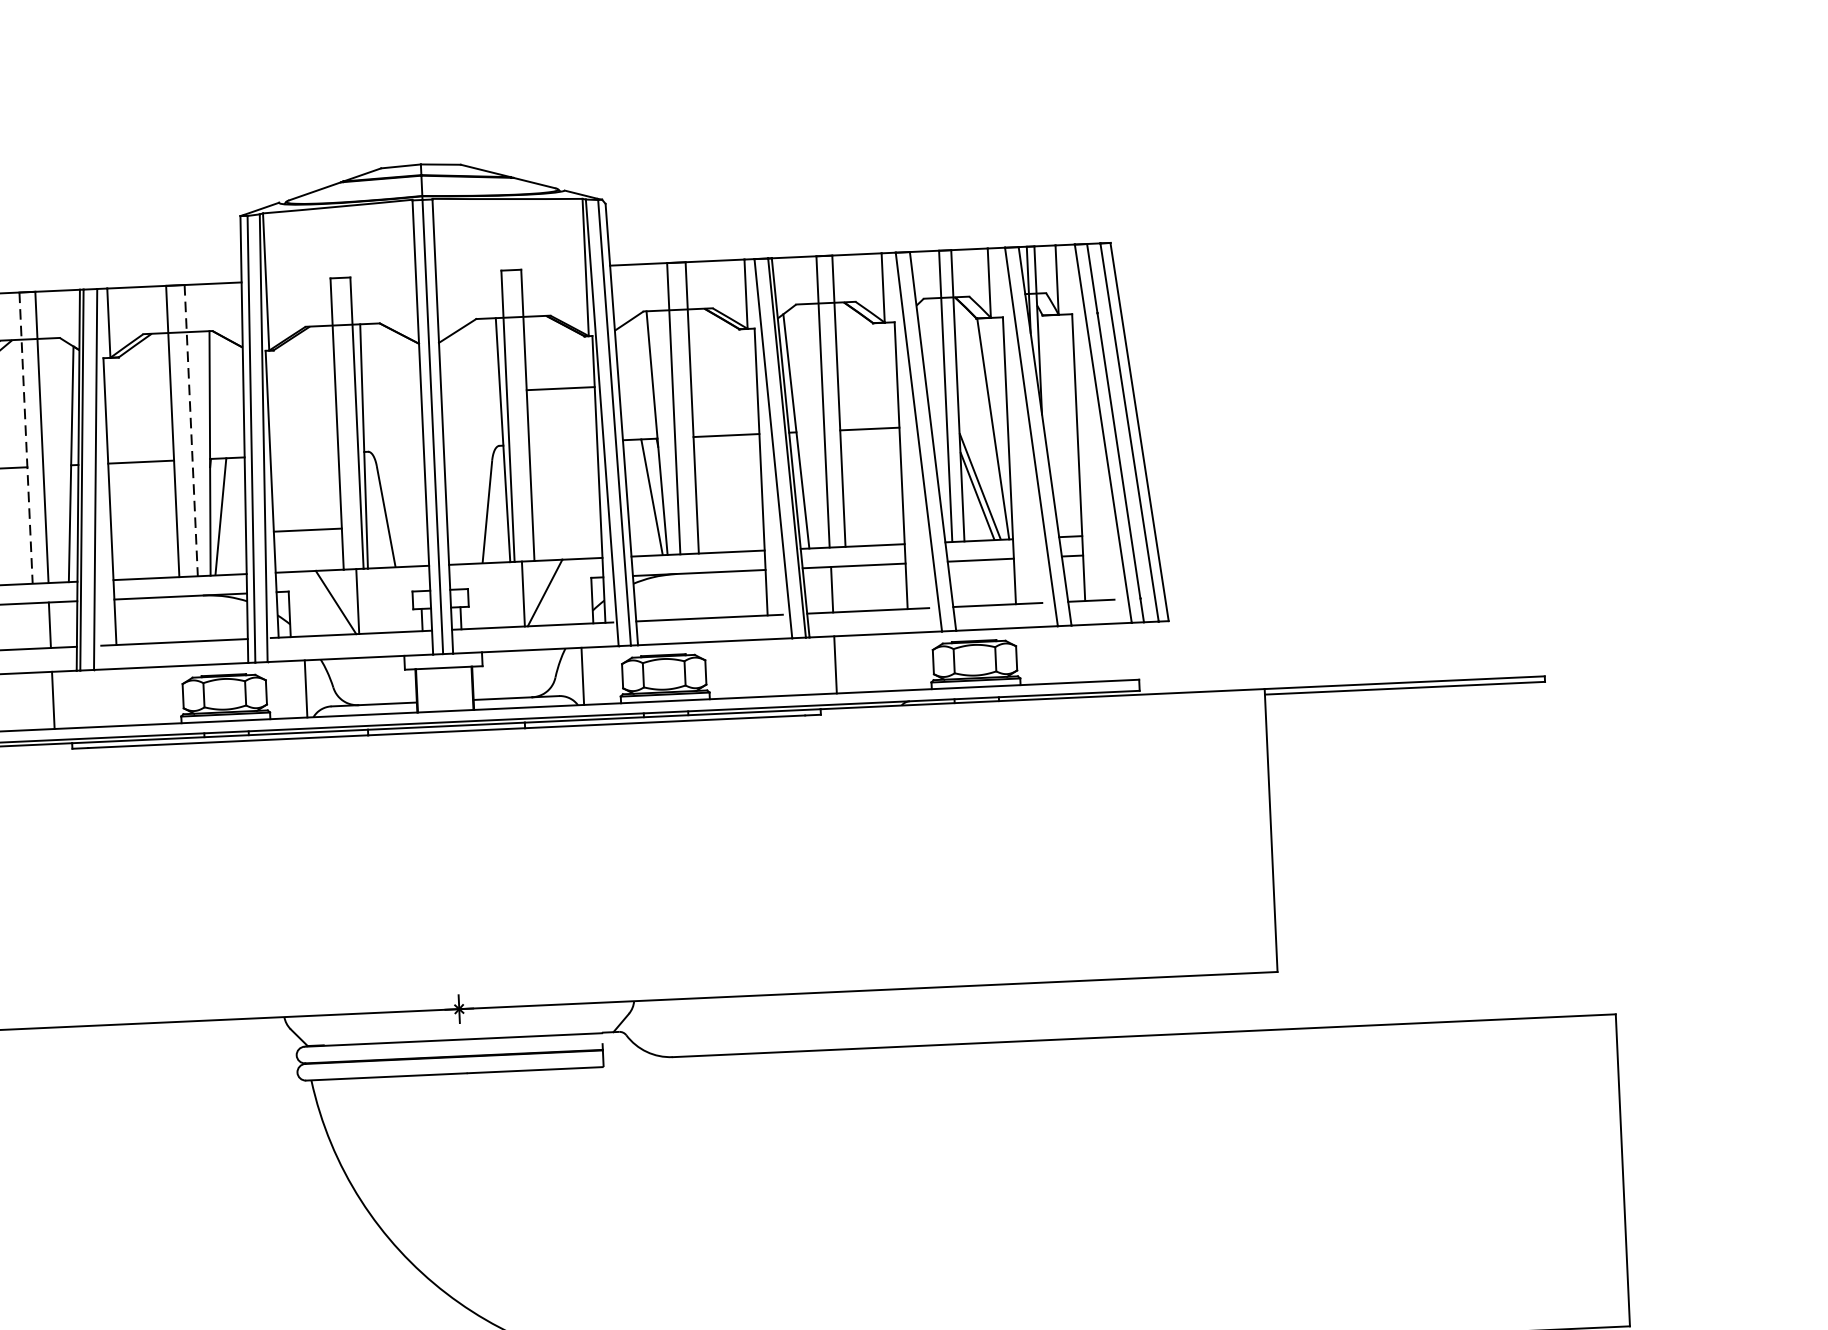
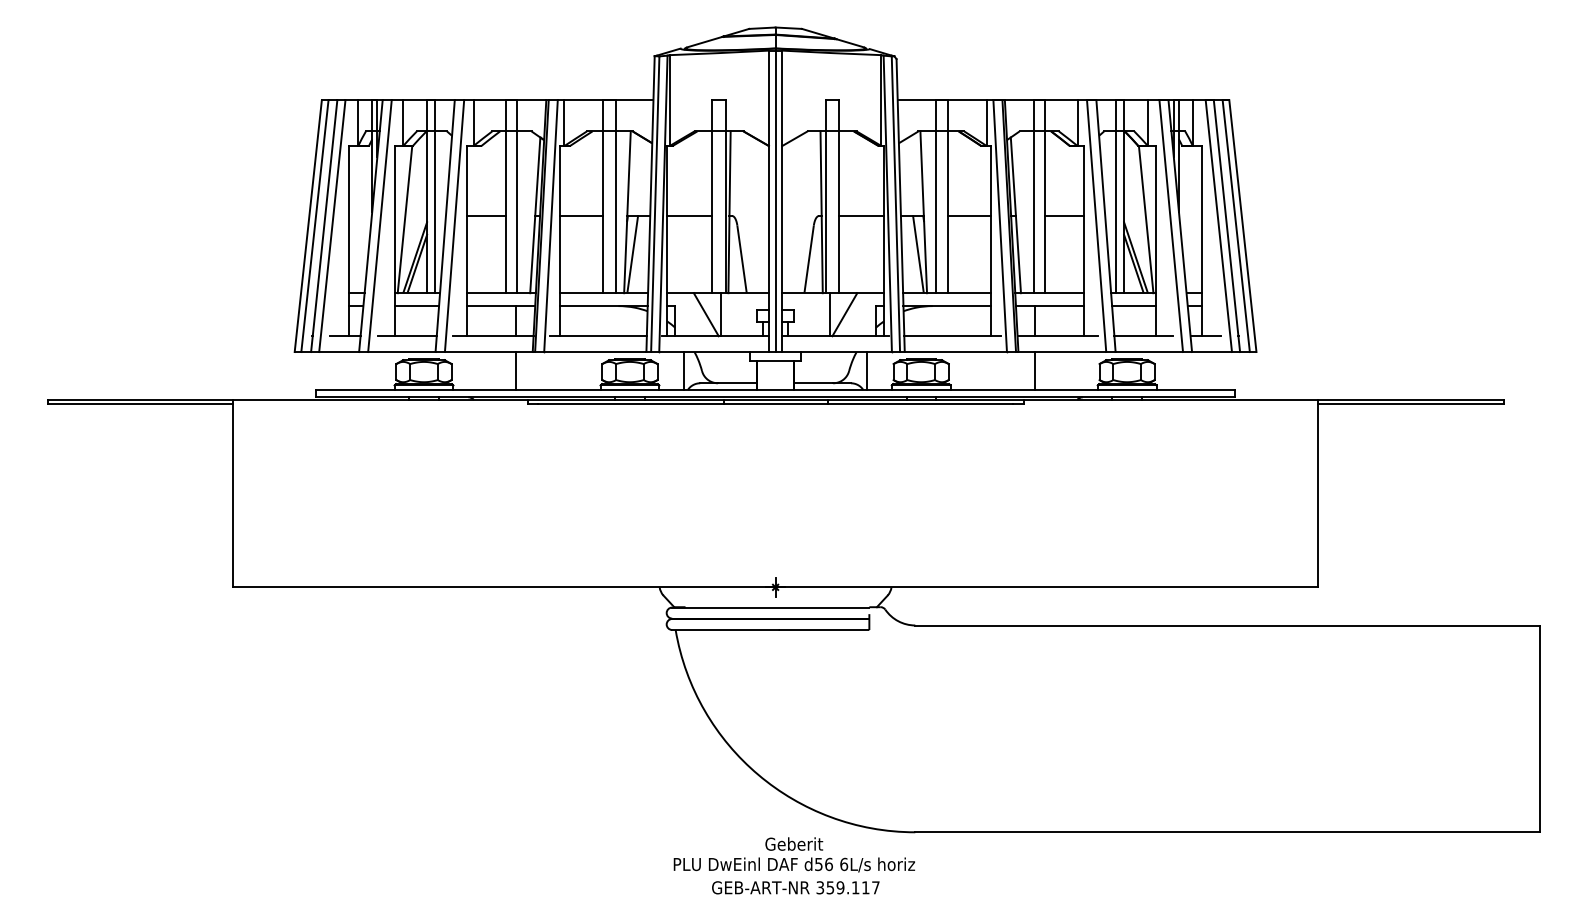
line: (559, 389) -> (860, 216), moved
line: (190, 430) -> (615, 196), dashed -> solid
line: (26, 437) -> (506, 196), dashed -> solid
line: (307, 530) -> (689, 216), moved

